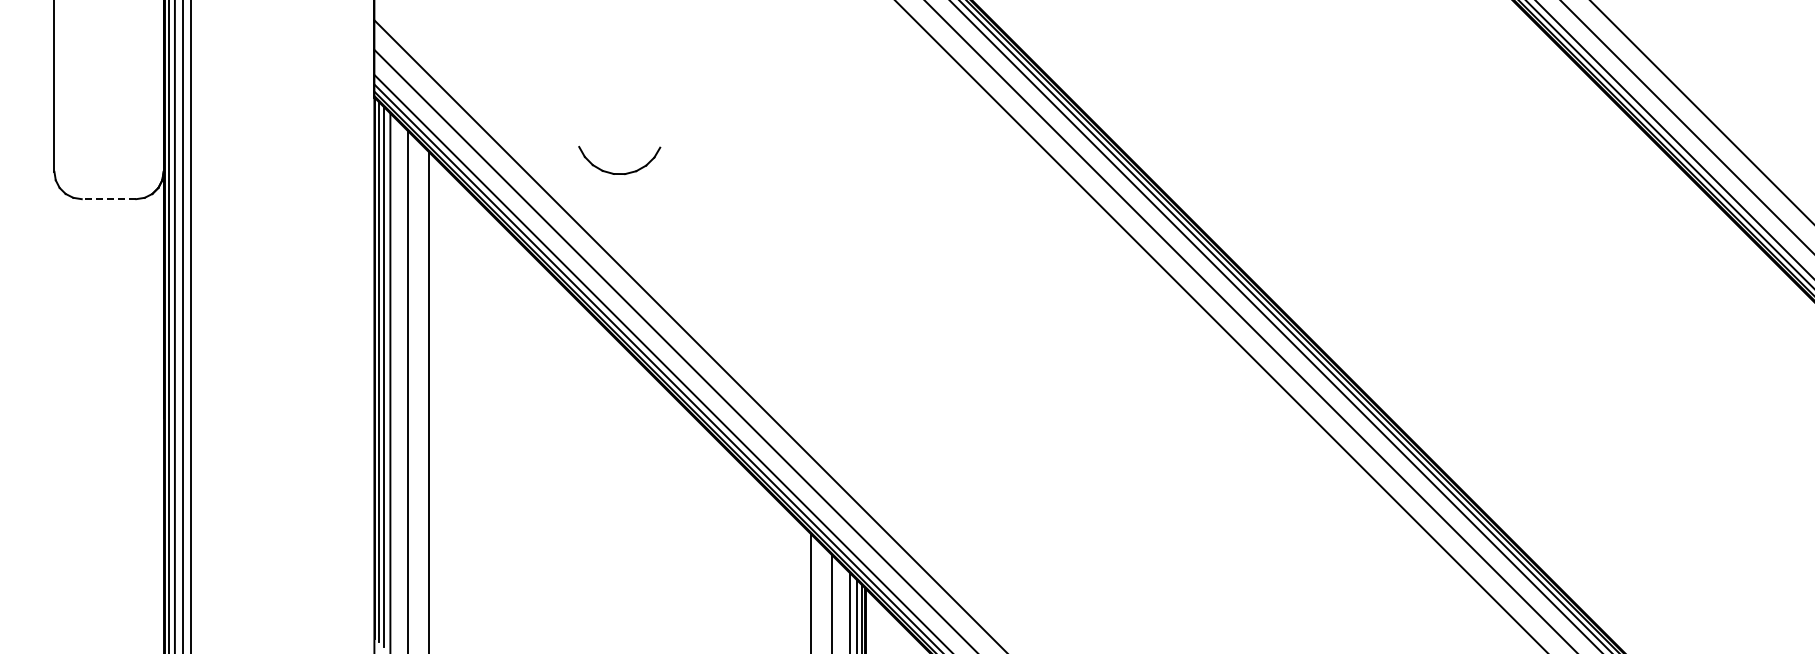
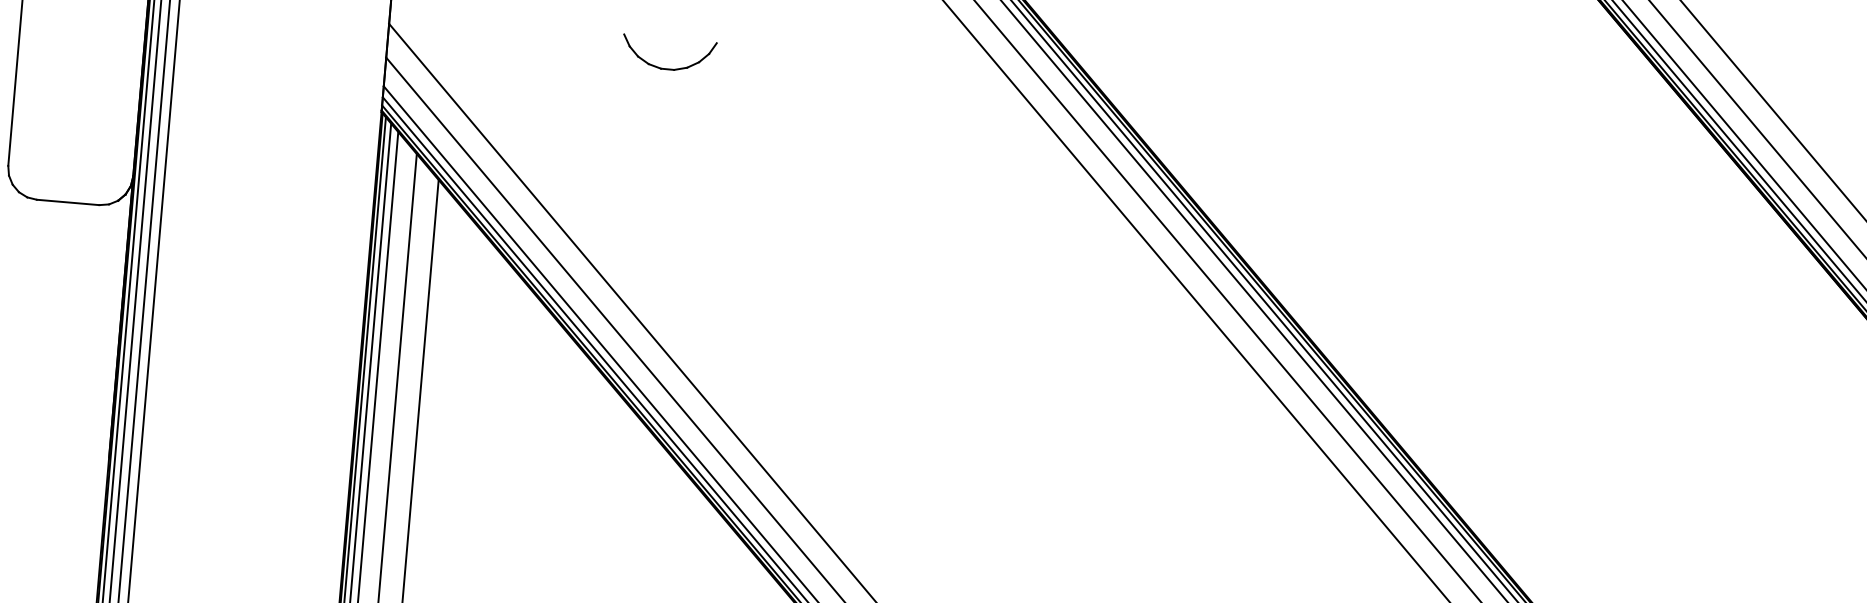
part: (619, 173) -> (667, 68), moved
line: (108, 199) -> (67, 202), dashed -> solid

